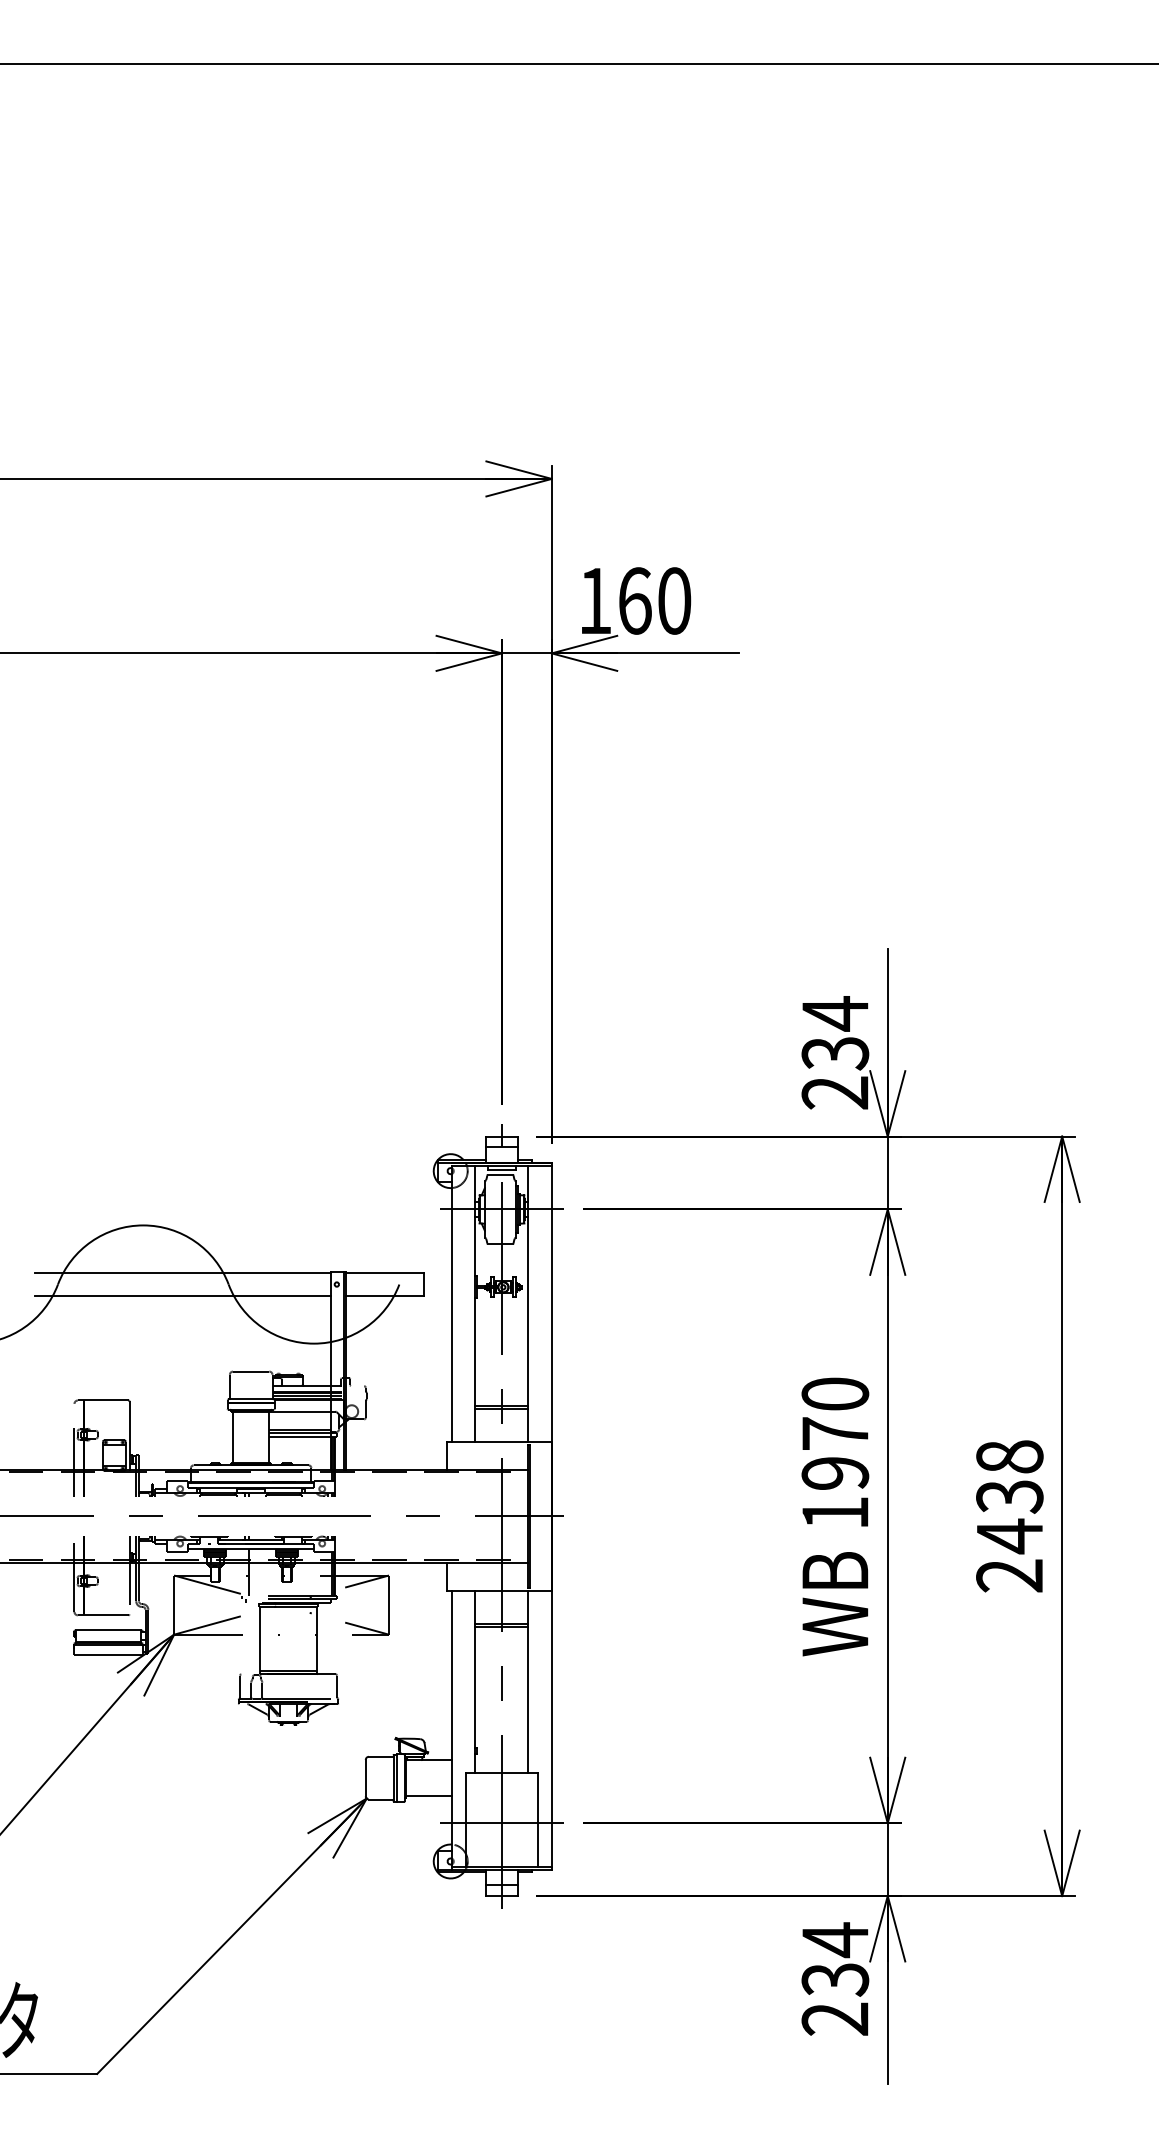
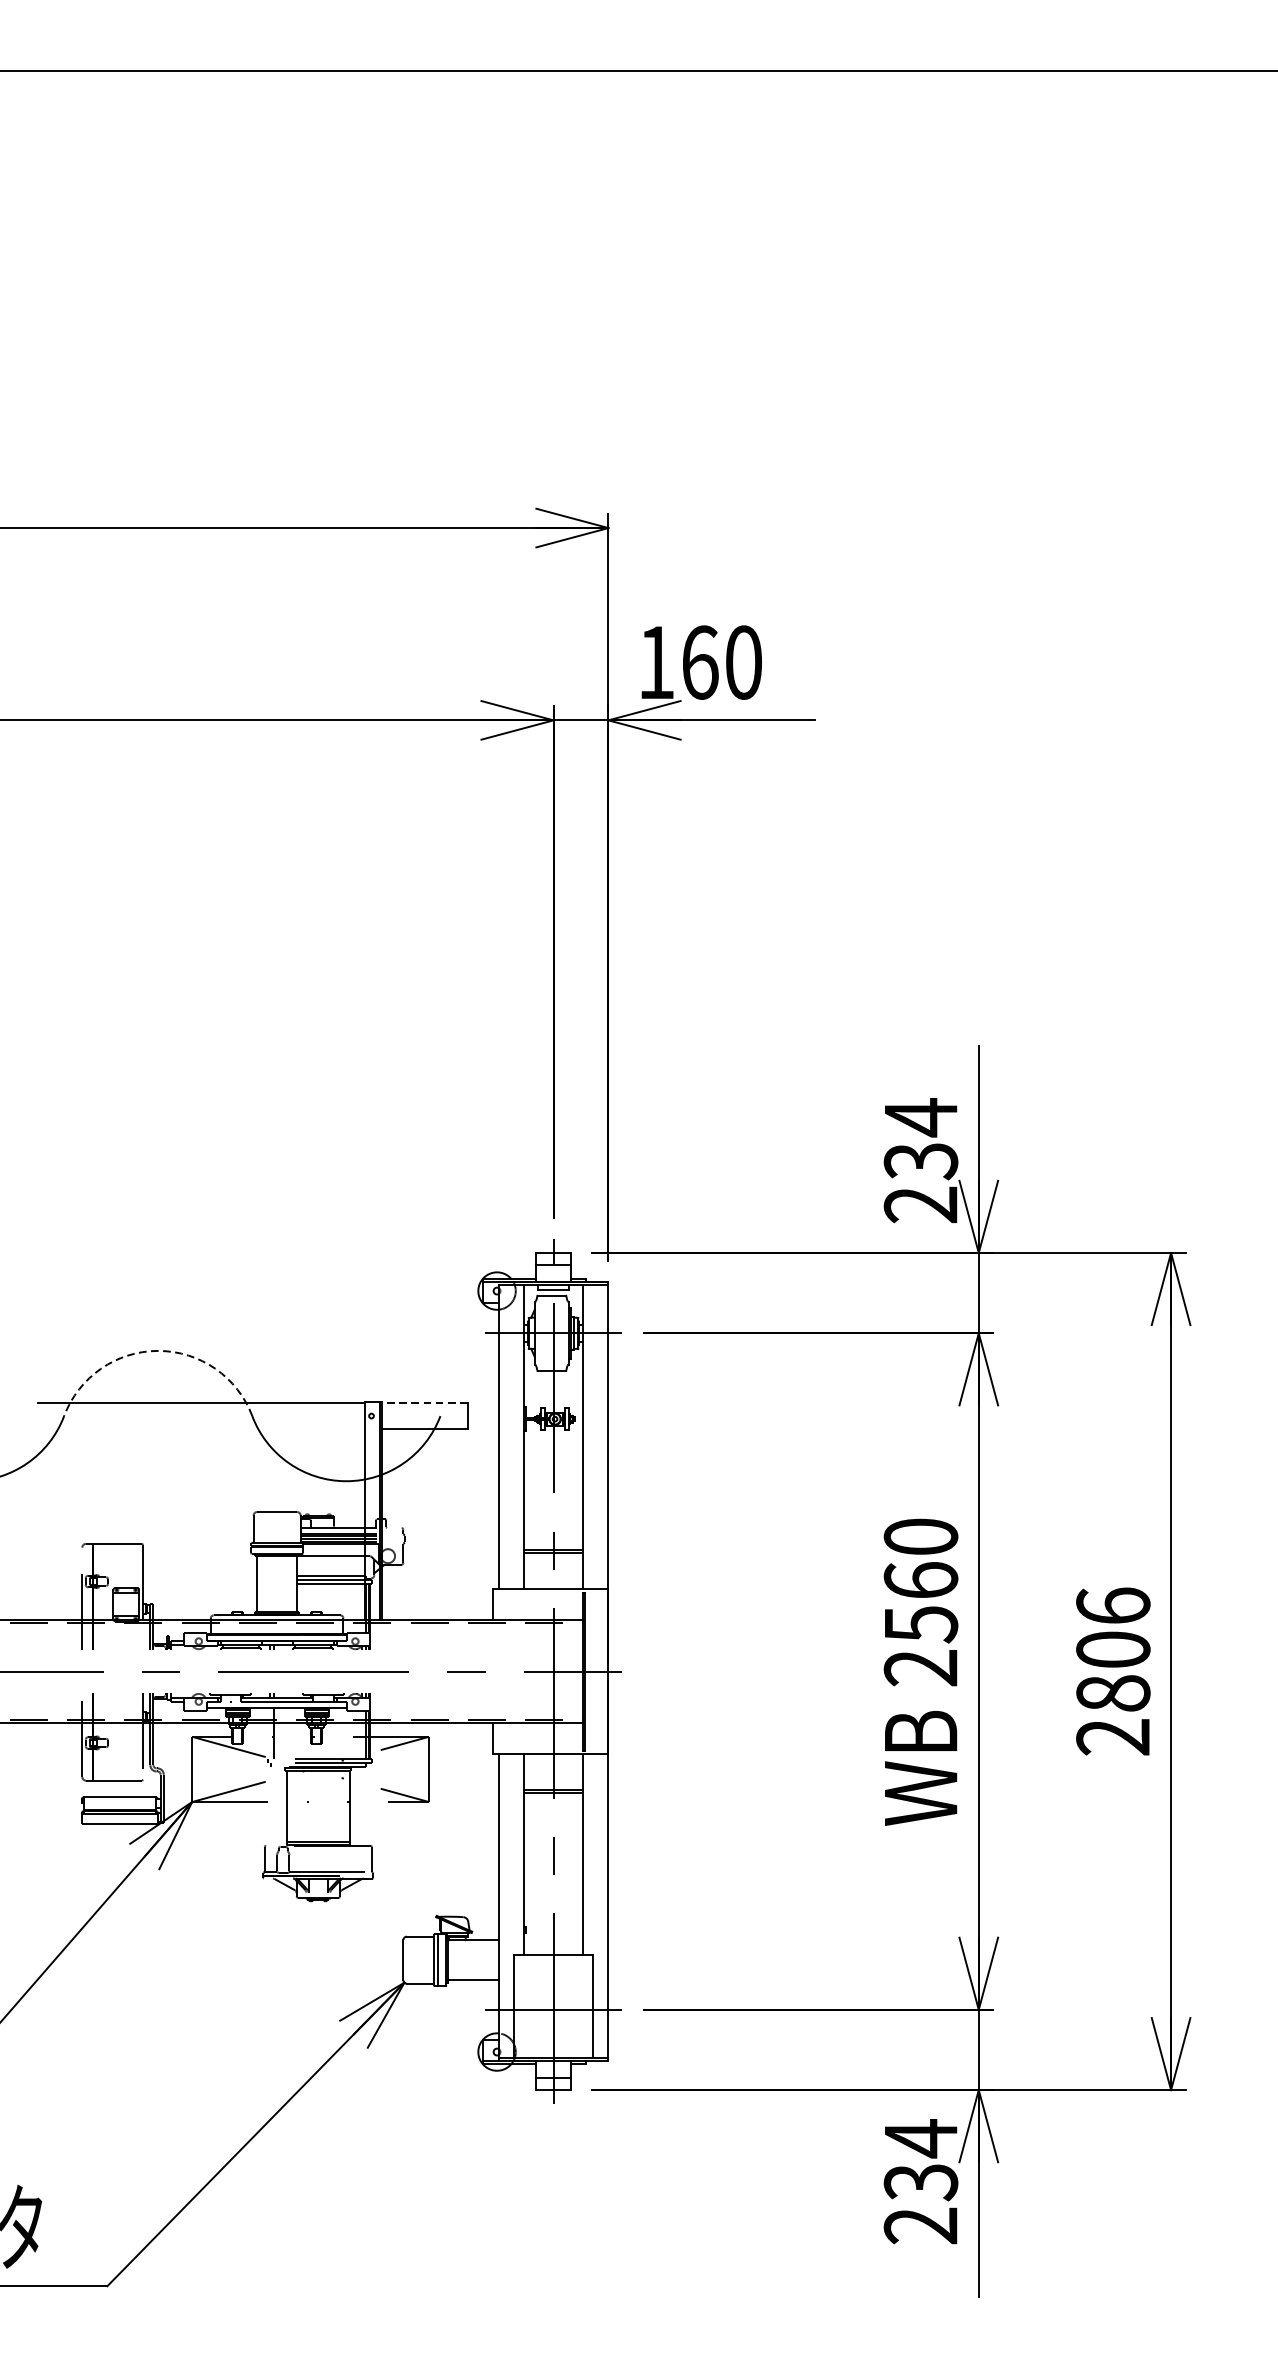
arc: (143, 1225) -> (158, 1350), solid -> dashed
line: (385, 1272) -> (425, 1402), solid -> dashed
line: (182, 1296) -> (201, 1429), removed
text: (835, 1473) -> (921, 1624), 1970 -> 2560
text: (1009, 1497) -> (1112, 1650), 2438 -> 2806

